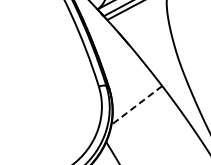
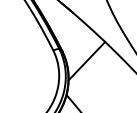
line: (136, 105) -> (86, 61), dashed -> solid

